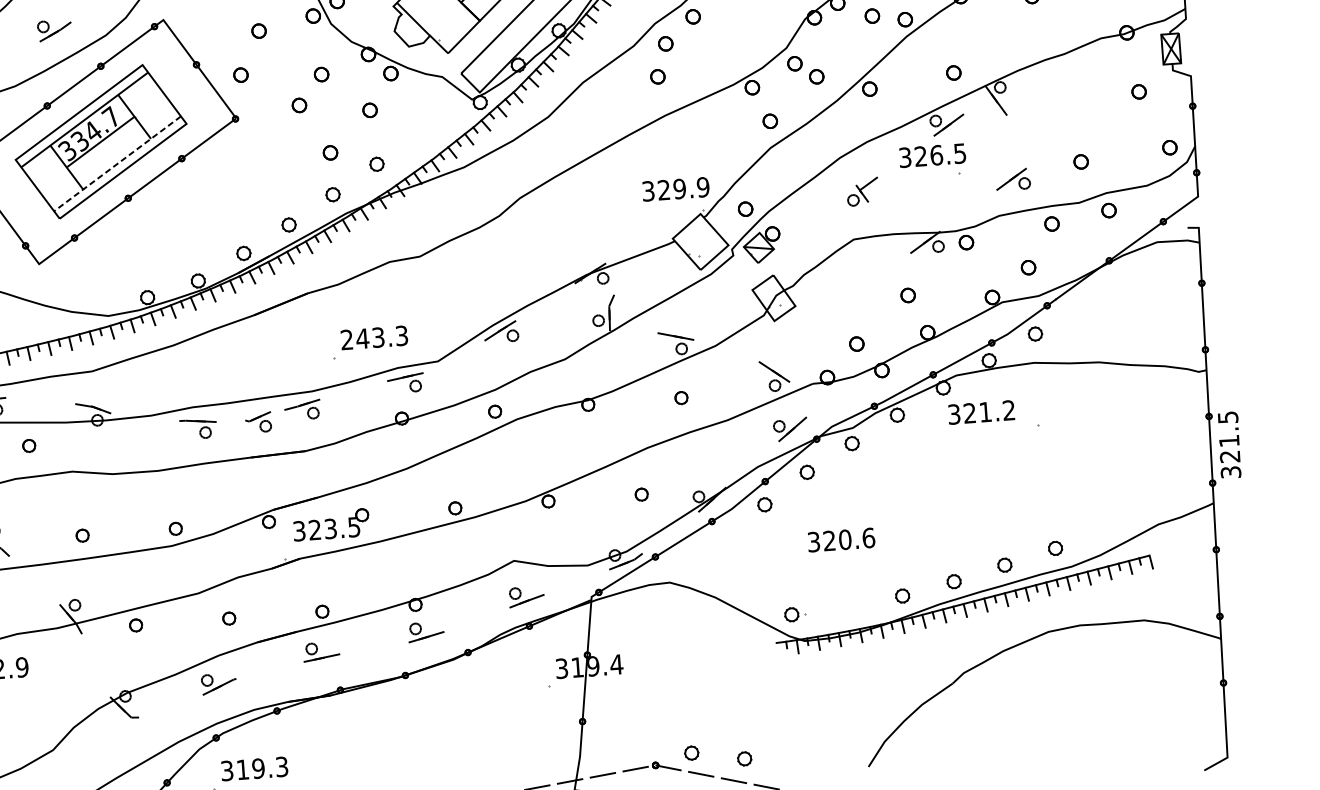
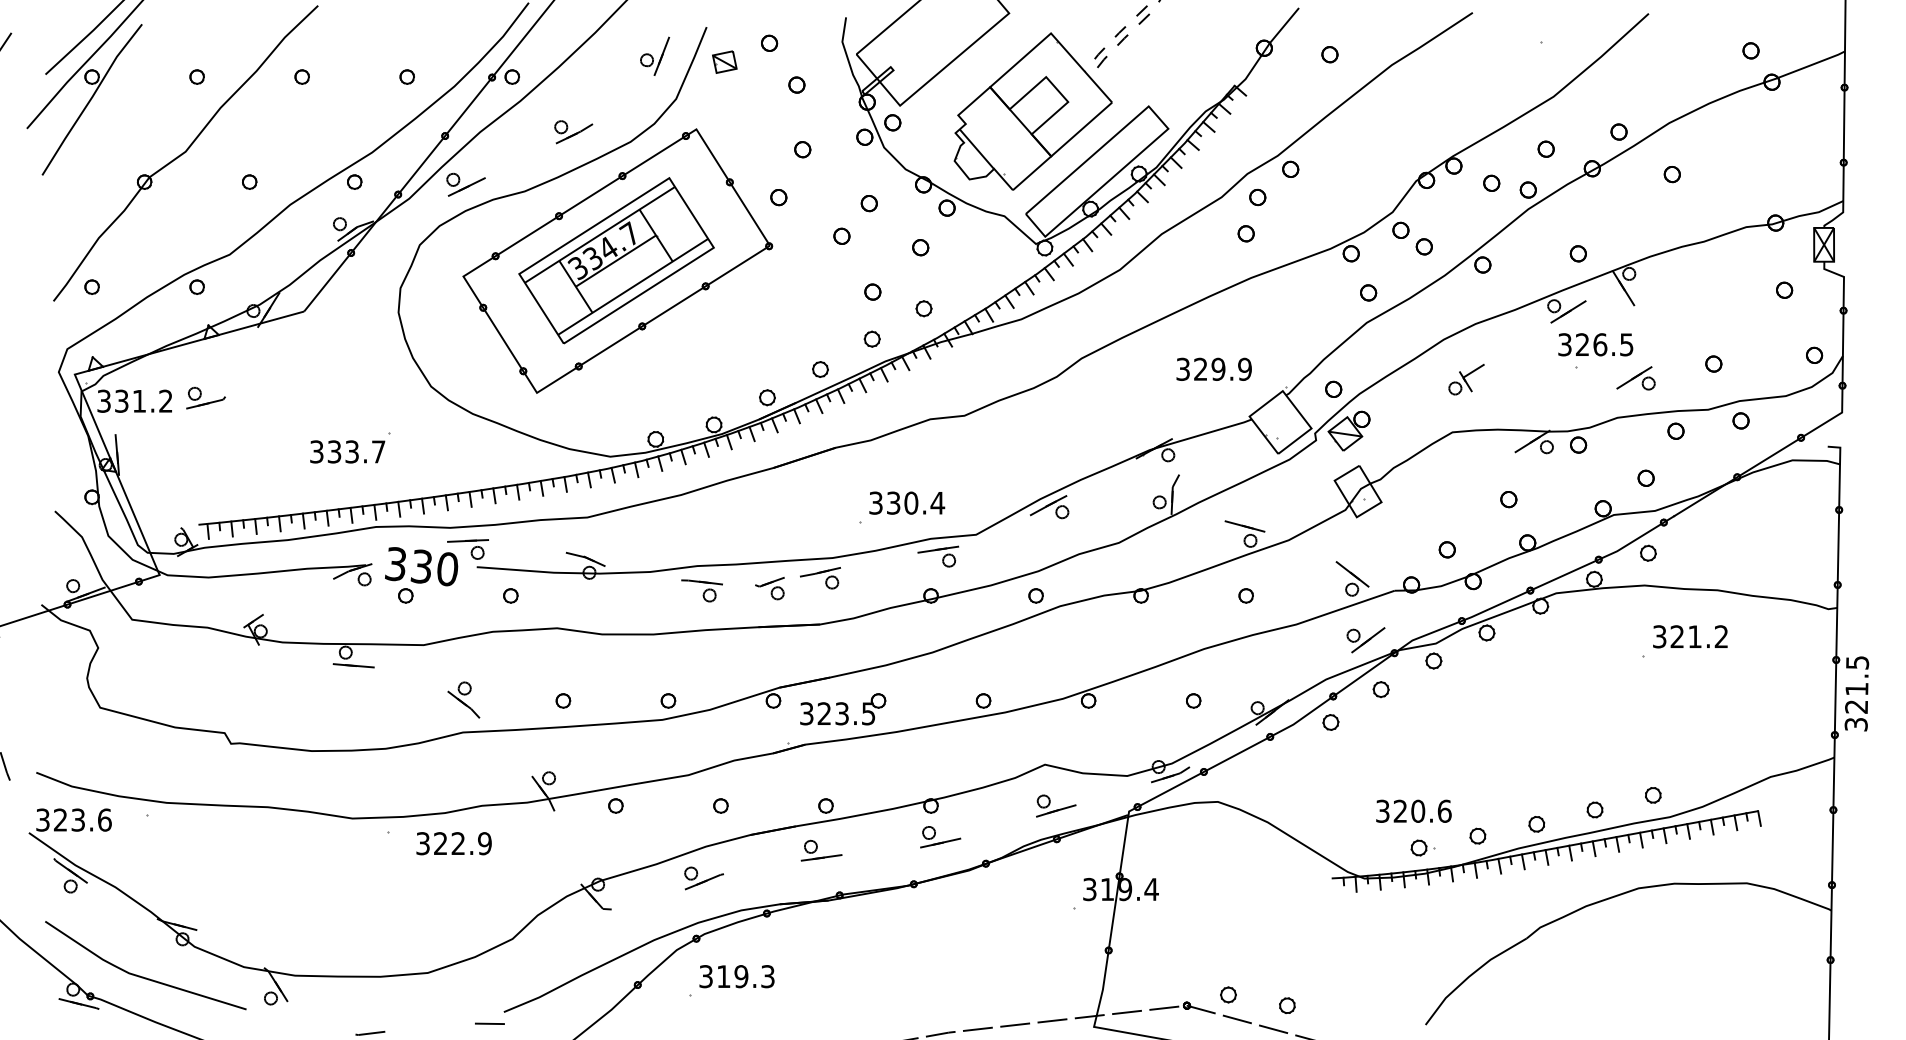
text: (932, 155) -> (1595, 344), moved
line: (117, 164) -> (632, 287), dashed -> solid
text: (675, 188) -> (1213, 368), moved
text: (374, 337) -> (907, 502), 243.3 -> 330.4
text: (981, 412) -> (1690, 636), moved
text: (841, 539) -> (1413, 810), moved
part: (794, 614) -> (1422, 847), moved

